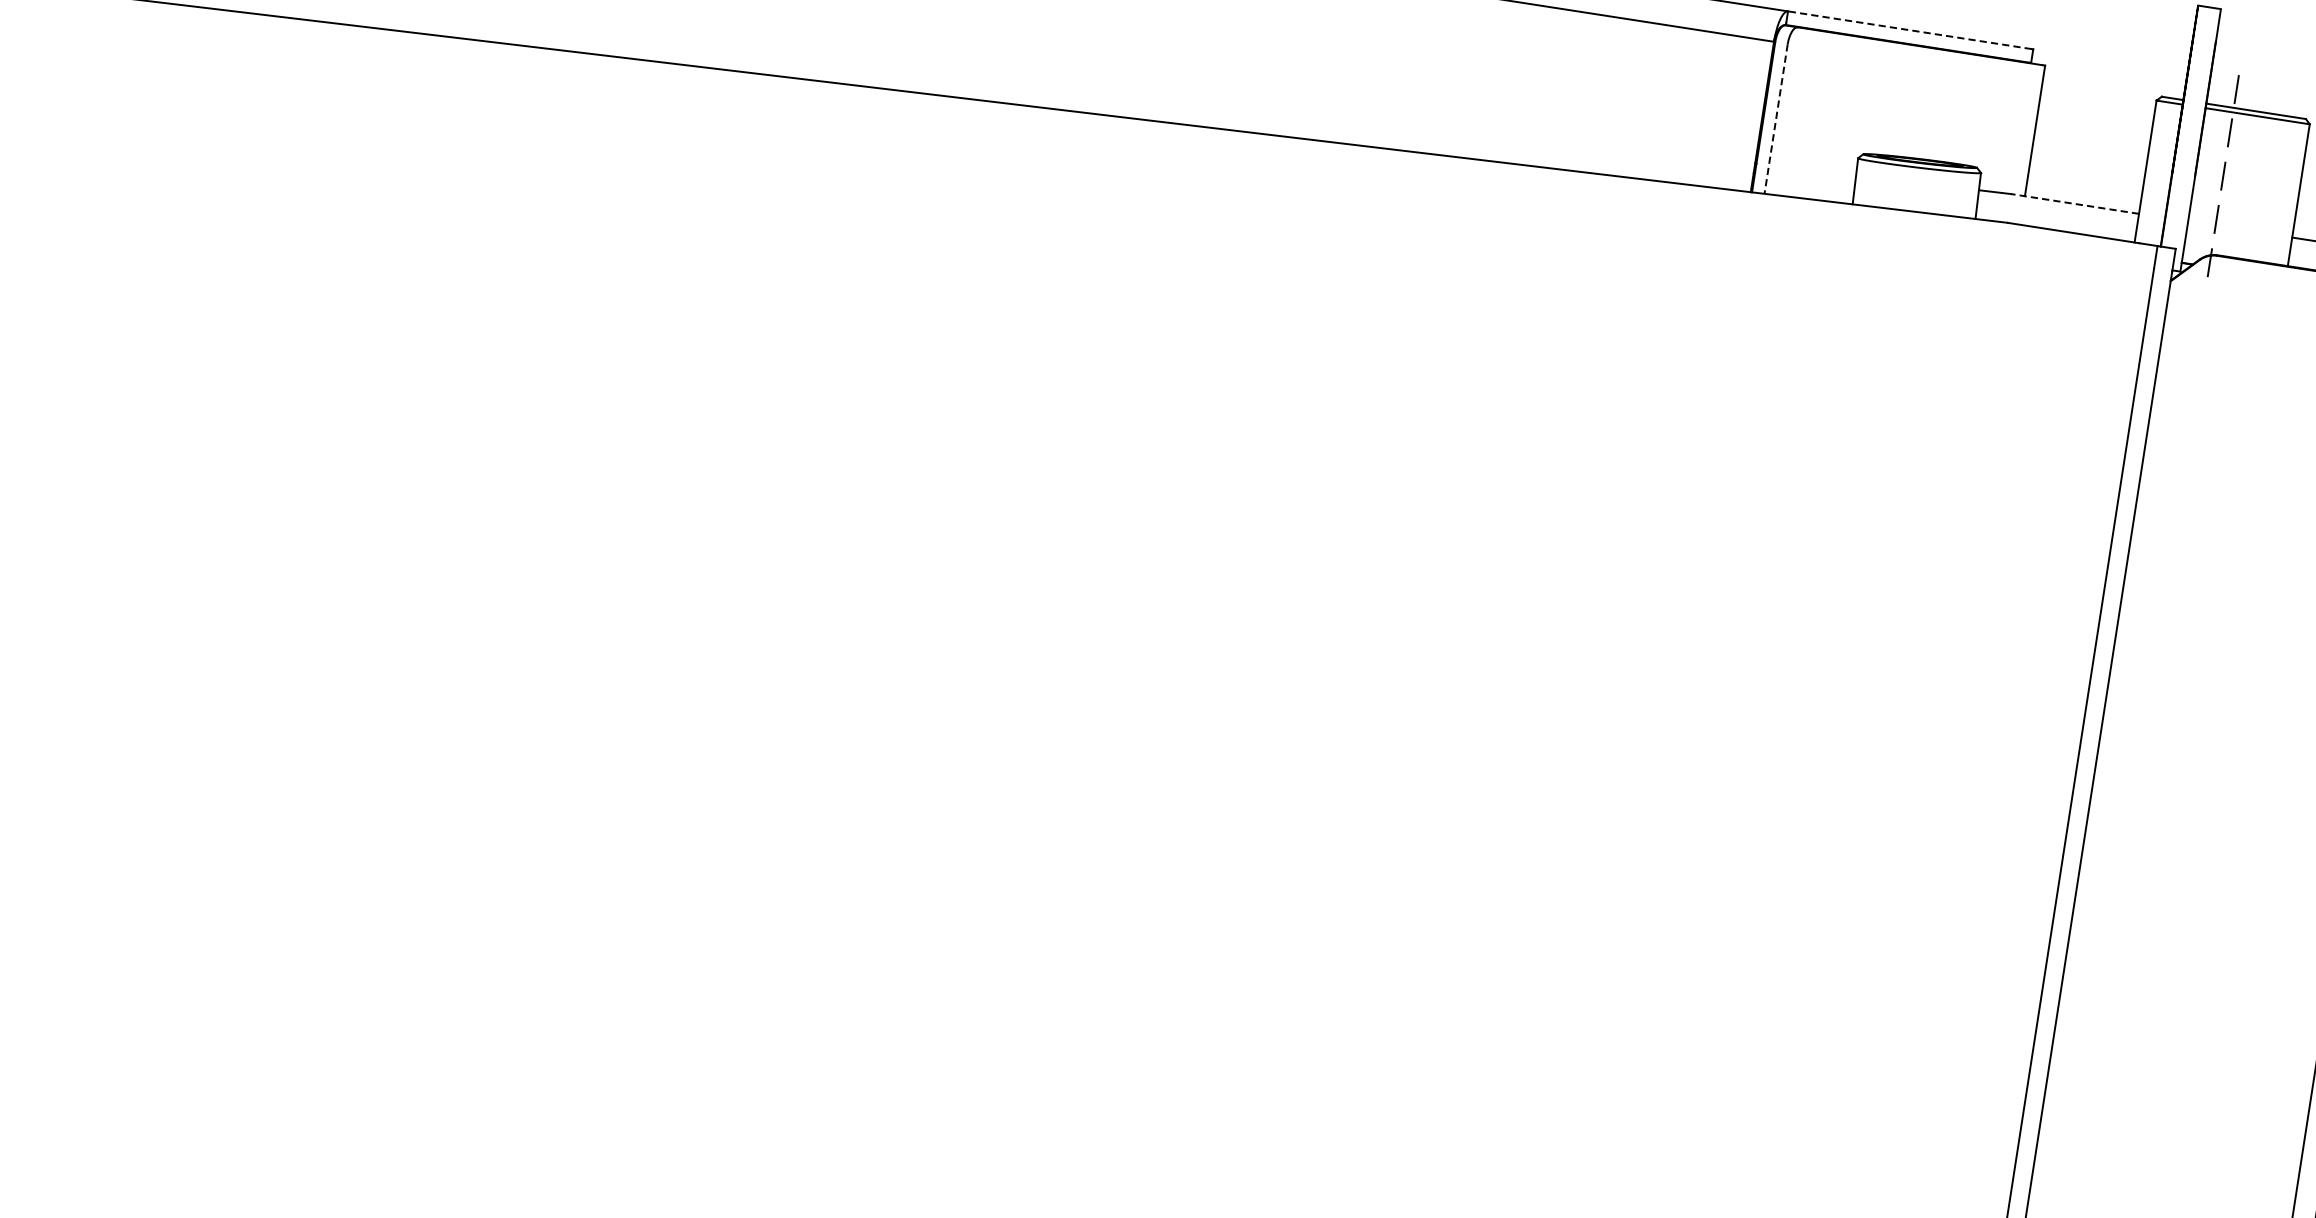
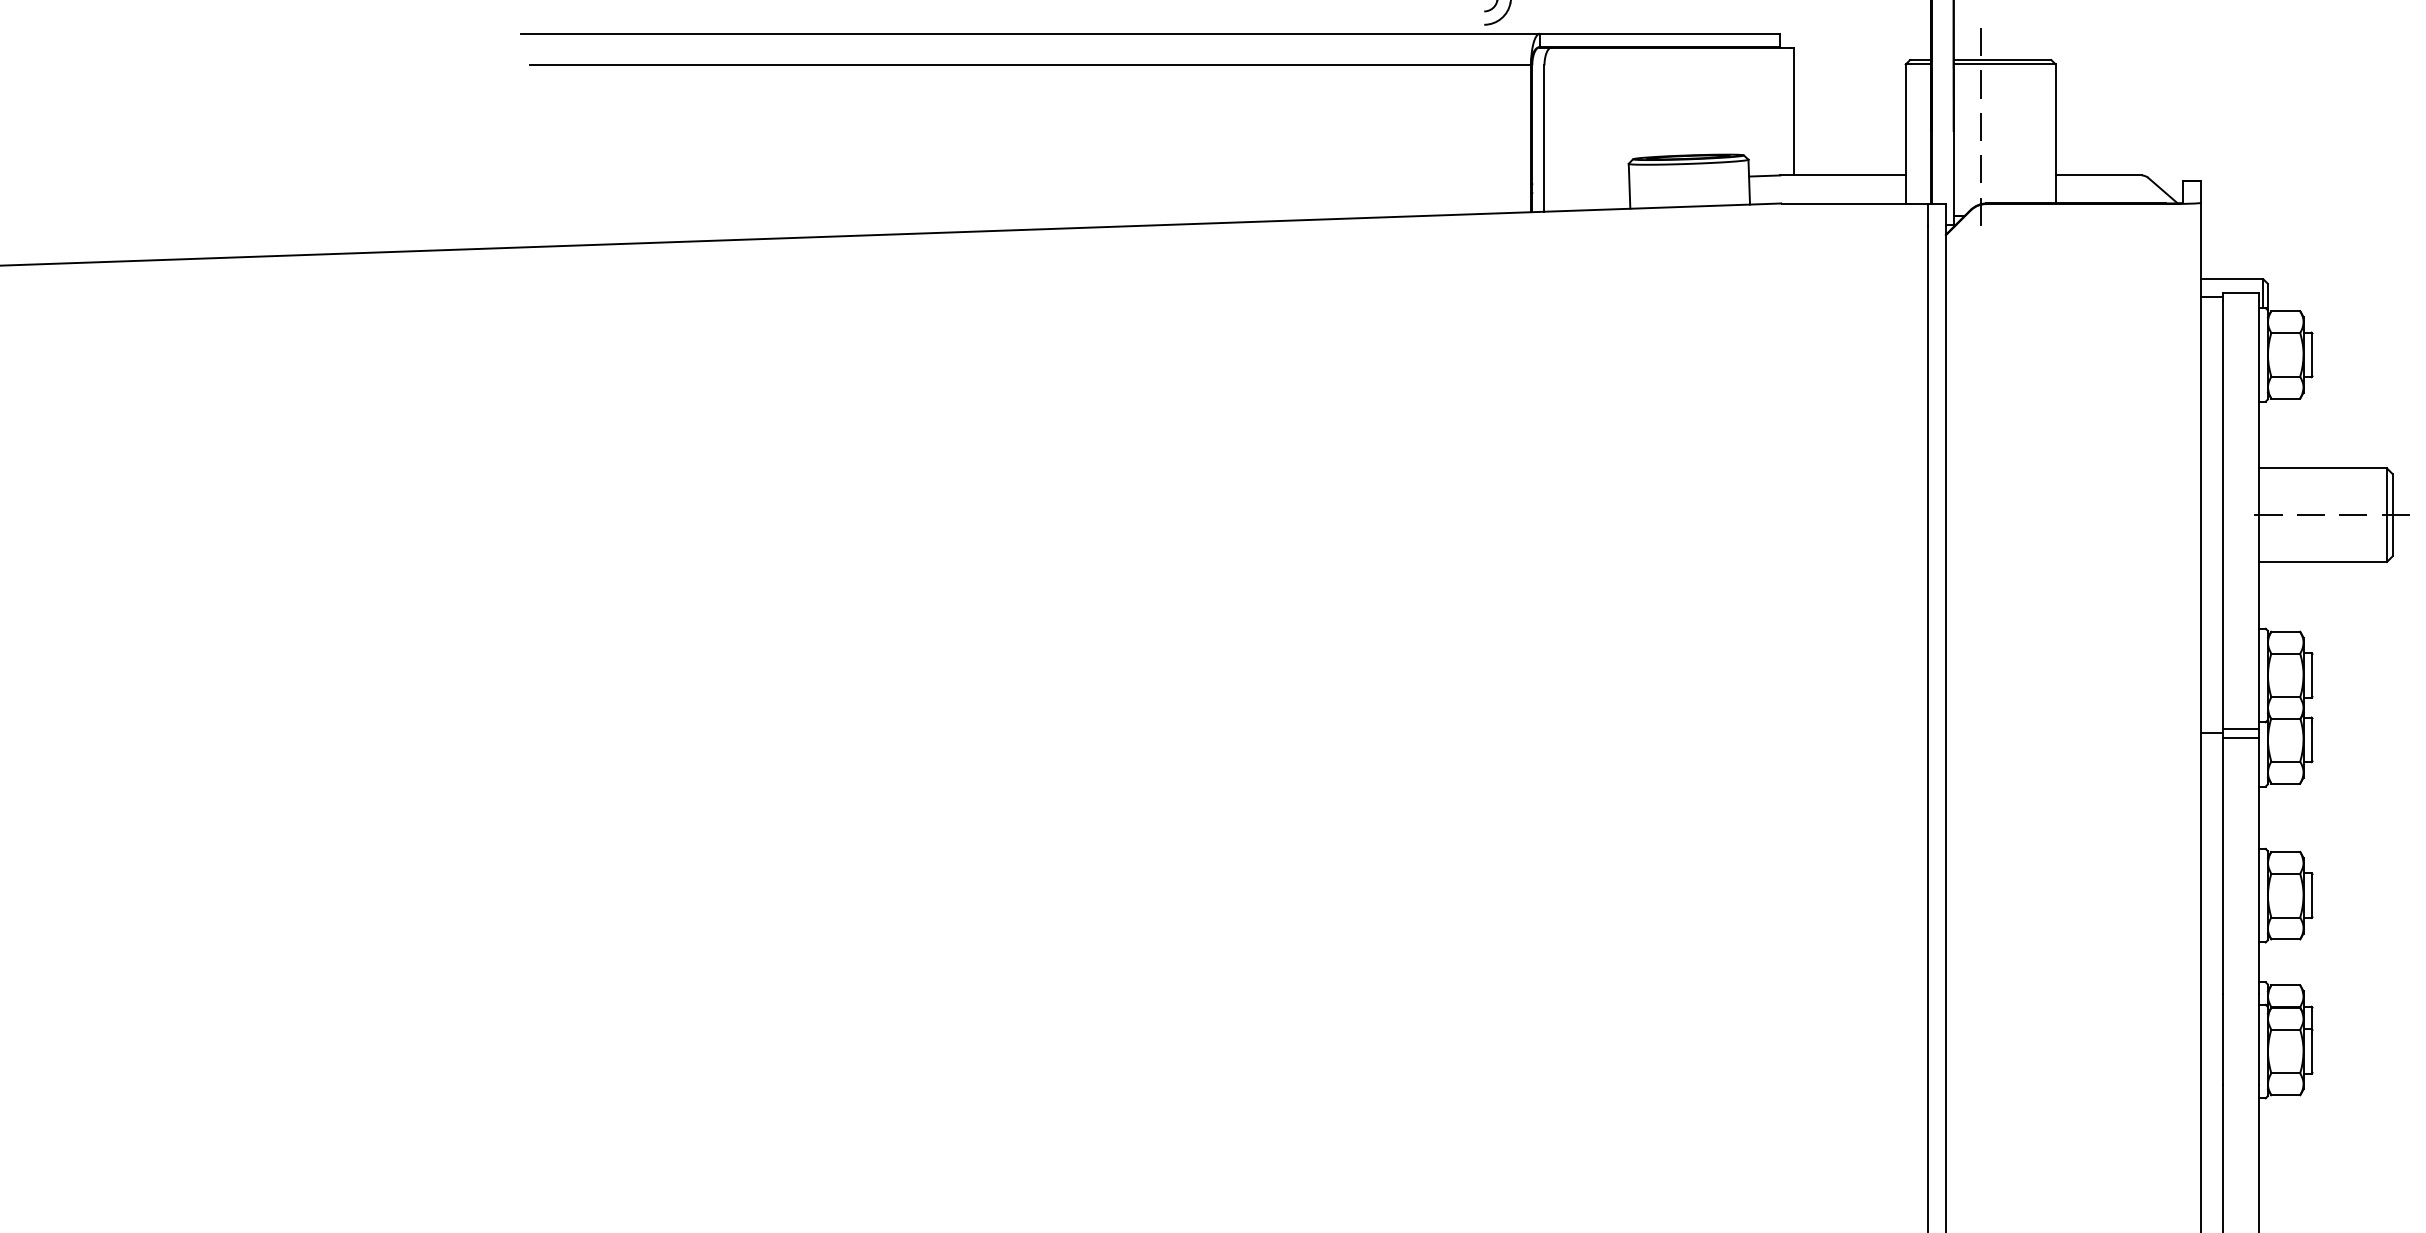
line: (1909, 29) -> (1658, 33), dashed -> solid
line: (1775, 120) -> (1544, 139), dashed -> solid
line: (2075, 204) -> (1843, 175), dashed -> solid

